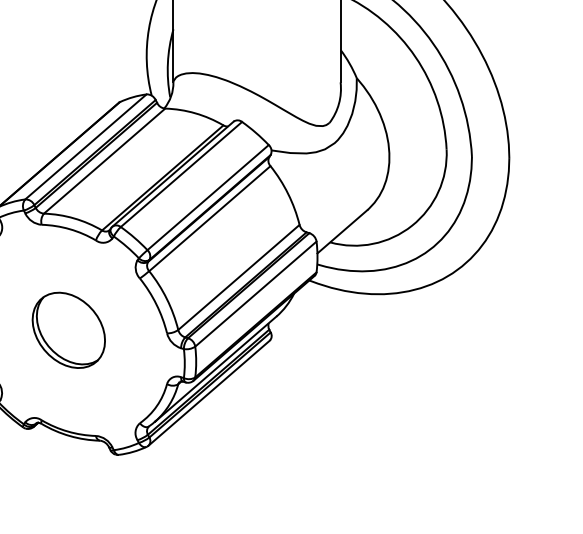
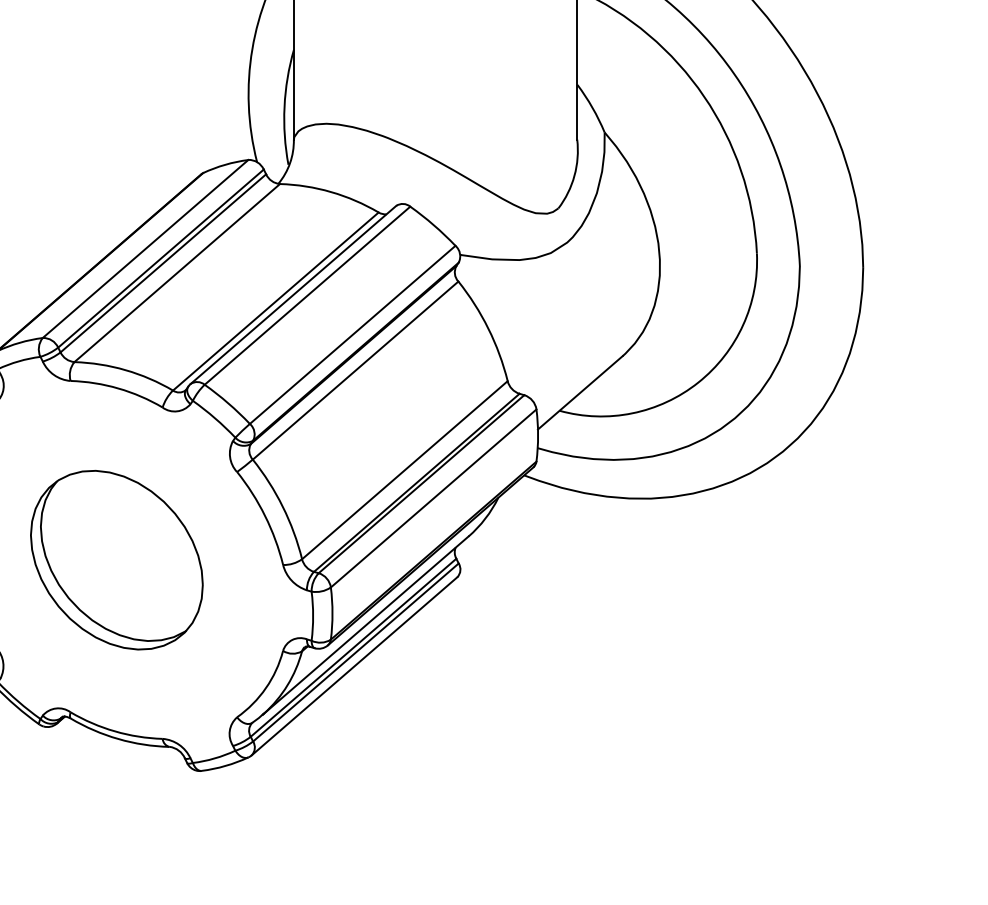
part: (68, 329) -> (116, 558), size x1.4

